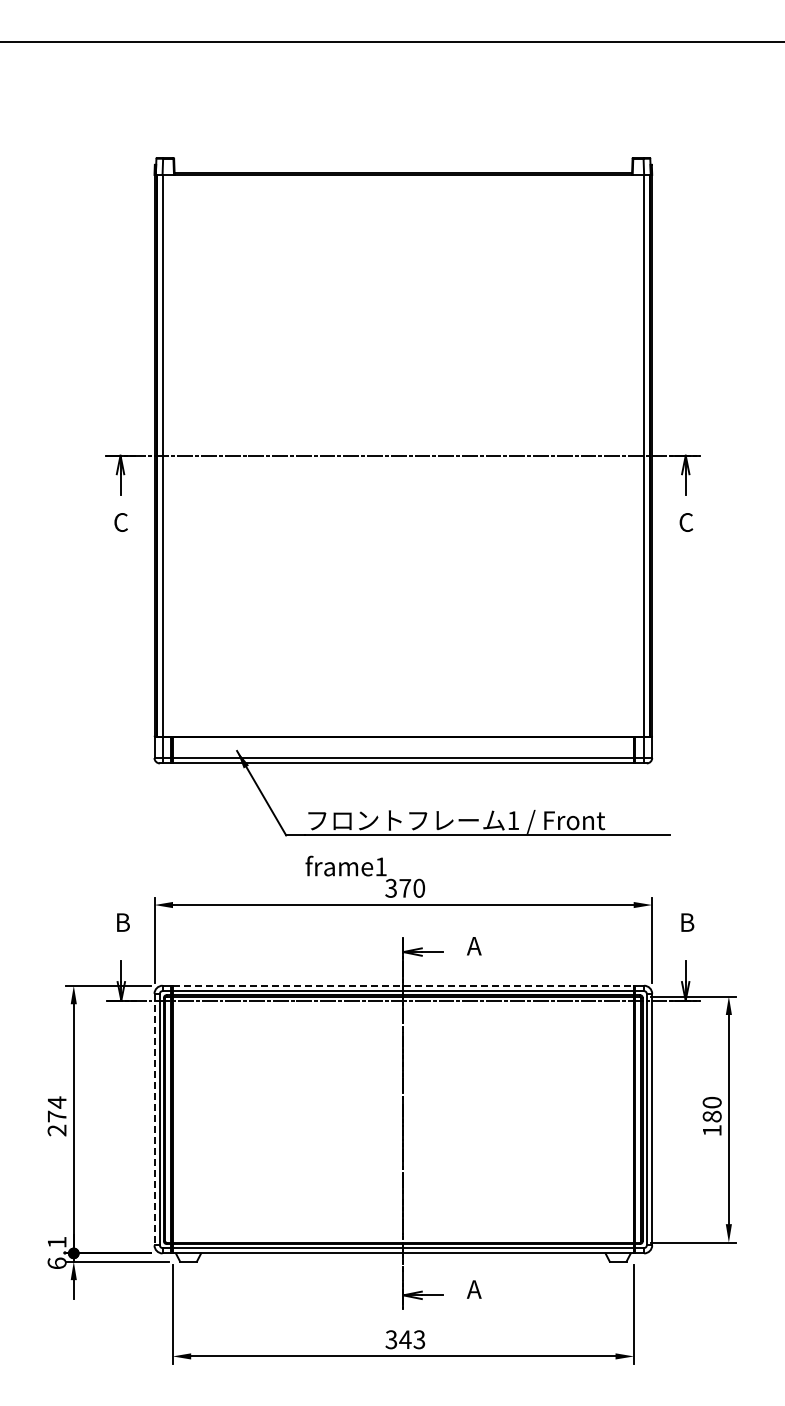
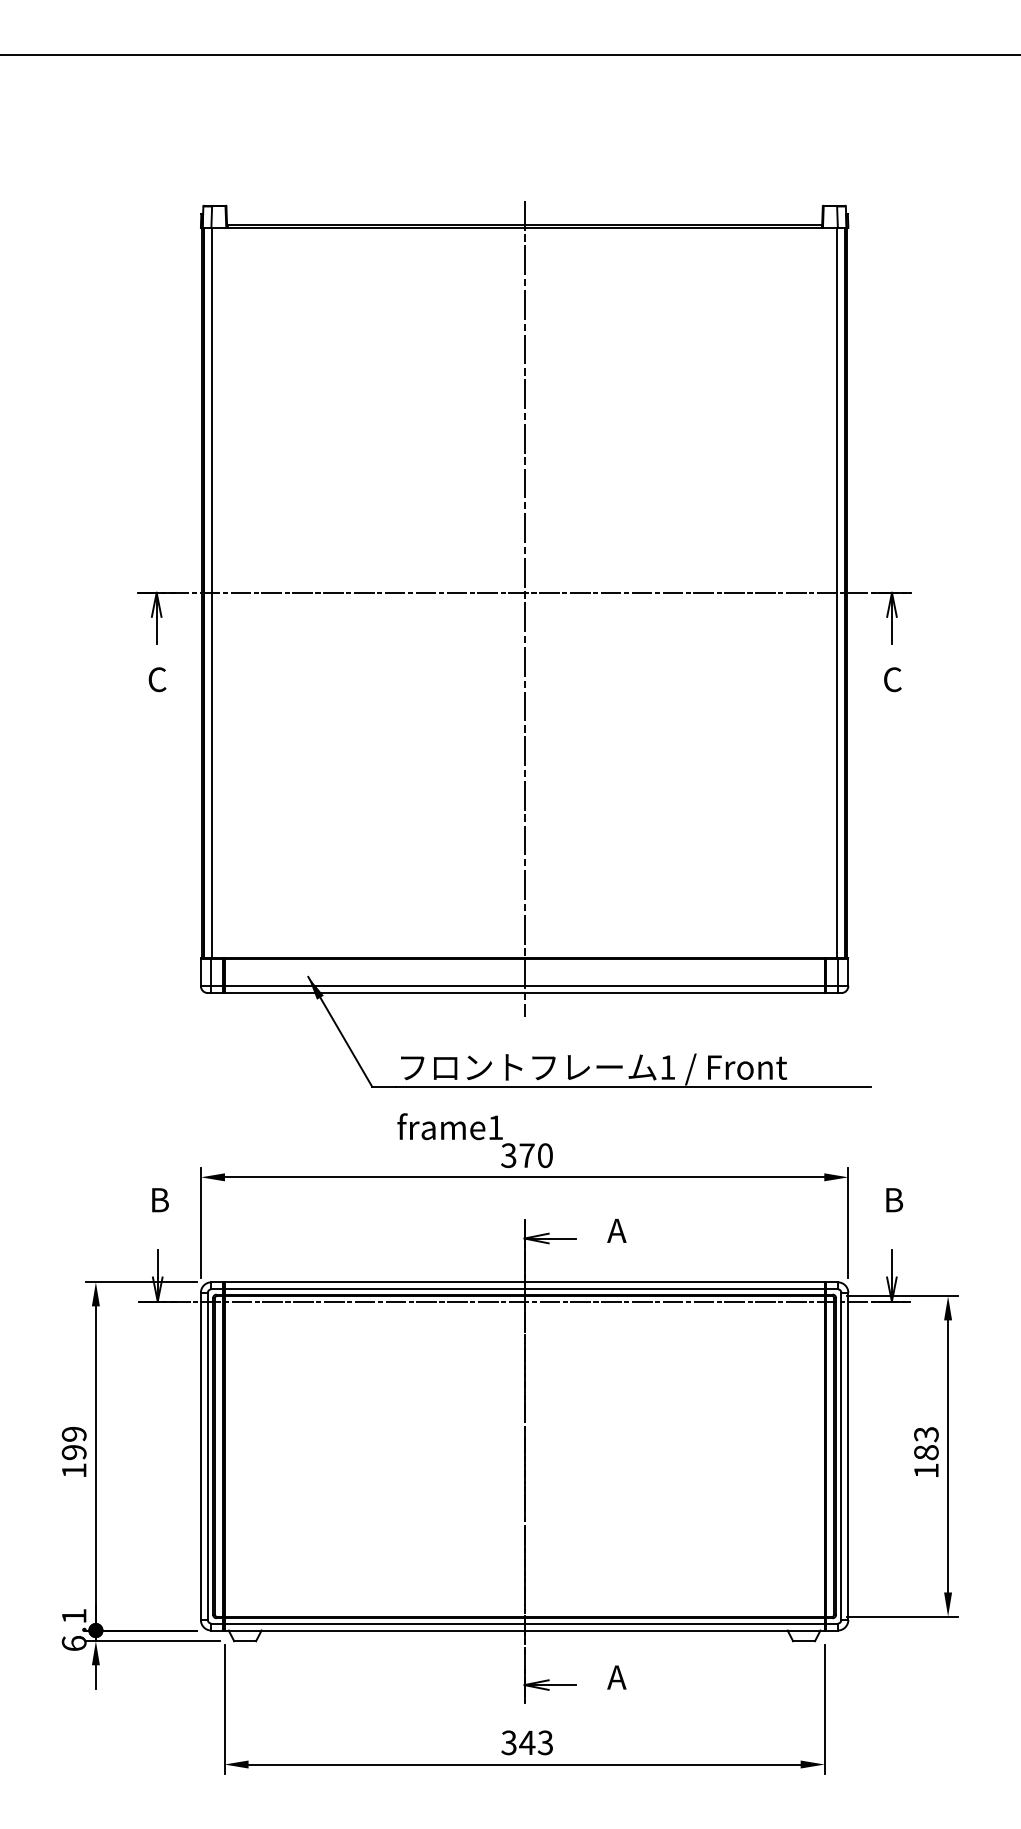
line: (403, 467) -> (524, 608), added
line: (403, 985) -> (524, 1282), dashed -> solid
text: (711, 1102) -> (925, 1434), 180 -> 183
text: (56, 1116) -> (73, 1452), 274 -> 199
line: (154, 1119) -> (200, 1456), dashed -> solid

